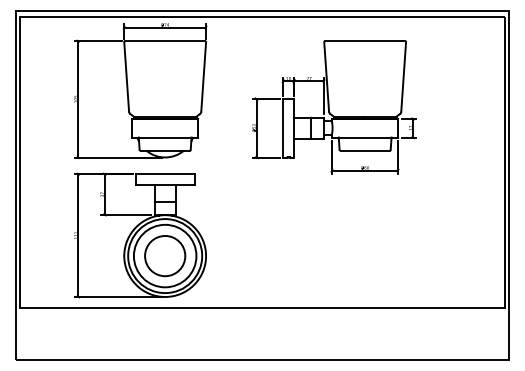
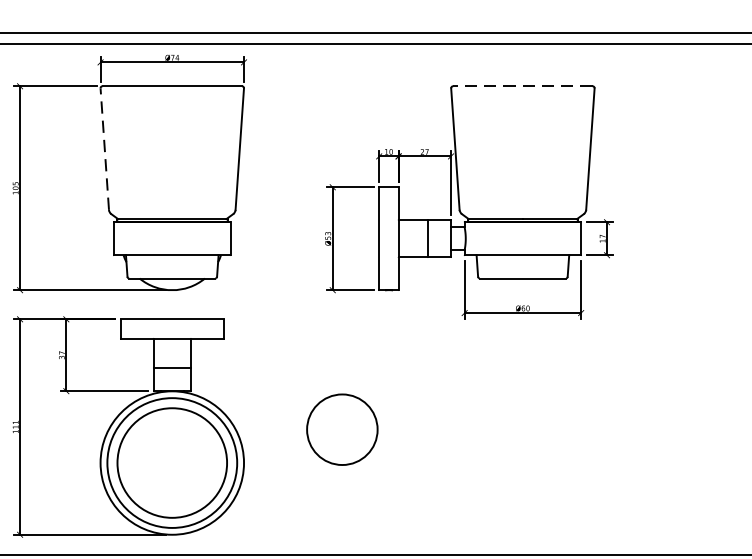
line: (365, 41) -> (523, 86), solid -> dashed
line: (126, 77) -> (104, 149), solid -> dashed
circle: (165, 256) -> (342, 430), moved

